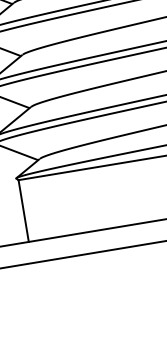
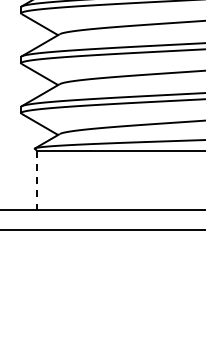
line: (23, 211) -> (36, 180), solid -> dashed

